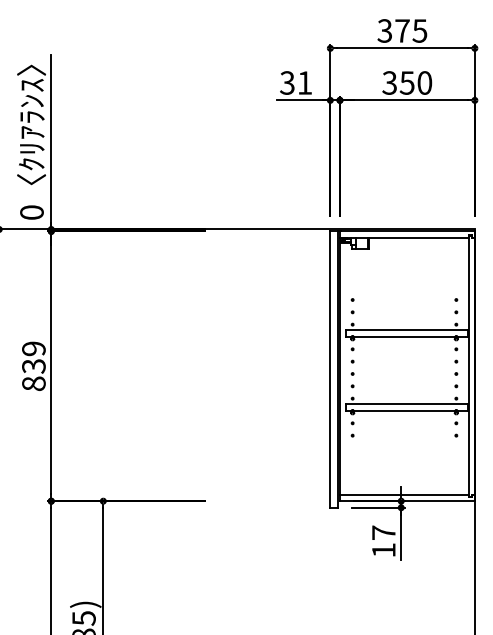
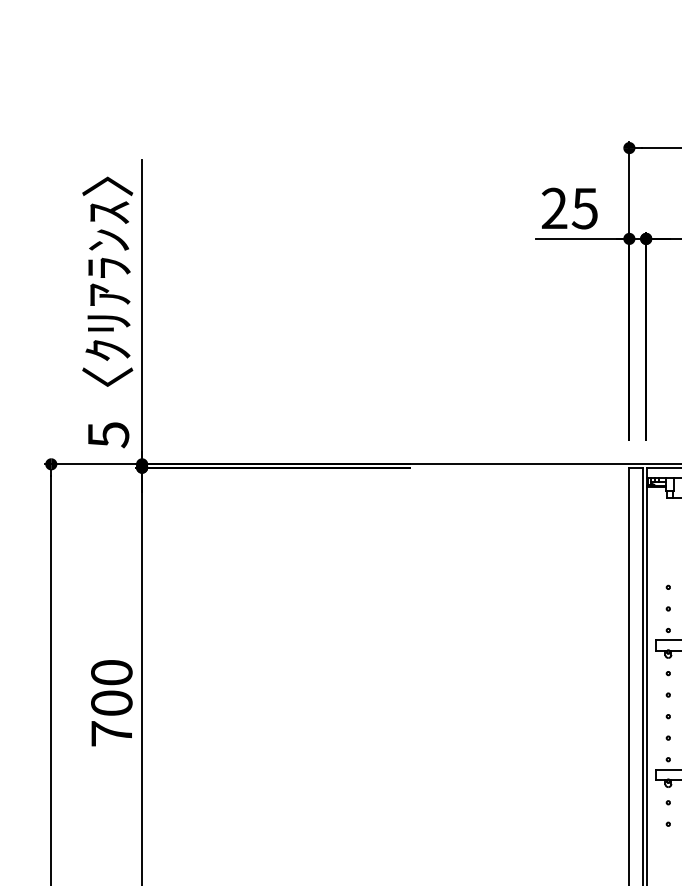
text: (296, 82) -> (570, 207), 31 -> 25
text: (31, 212) -> (107, 434), 0 -> 5
text: (33, 365) -> (111, 701), 839 -> 700

